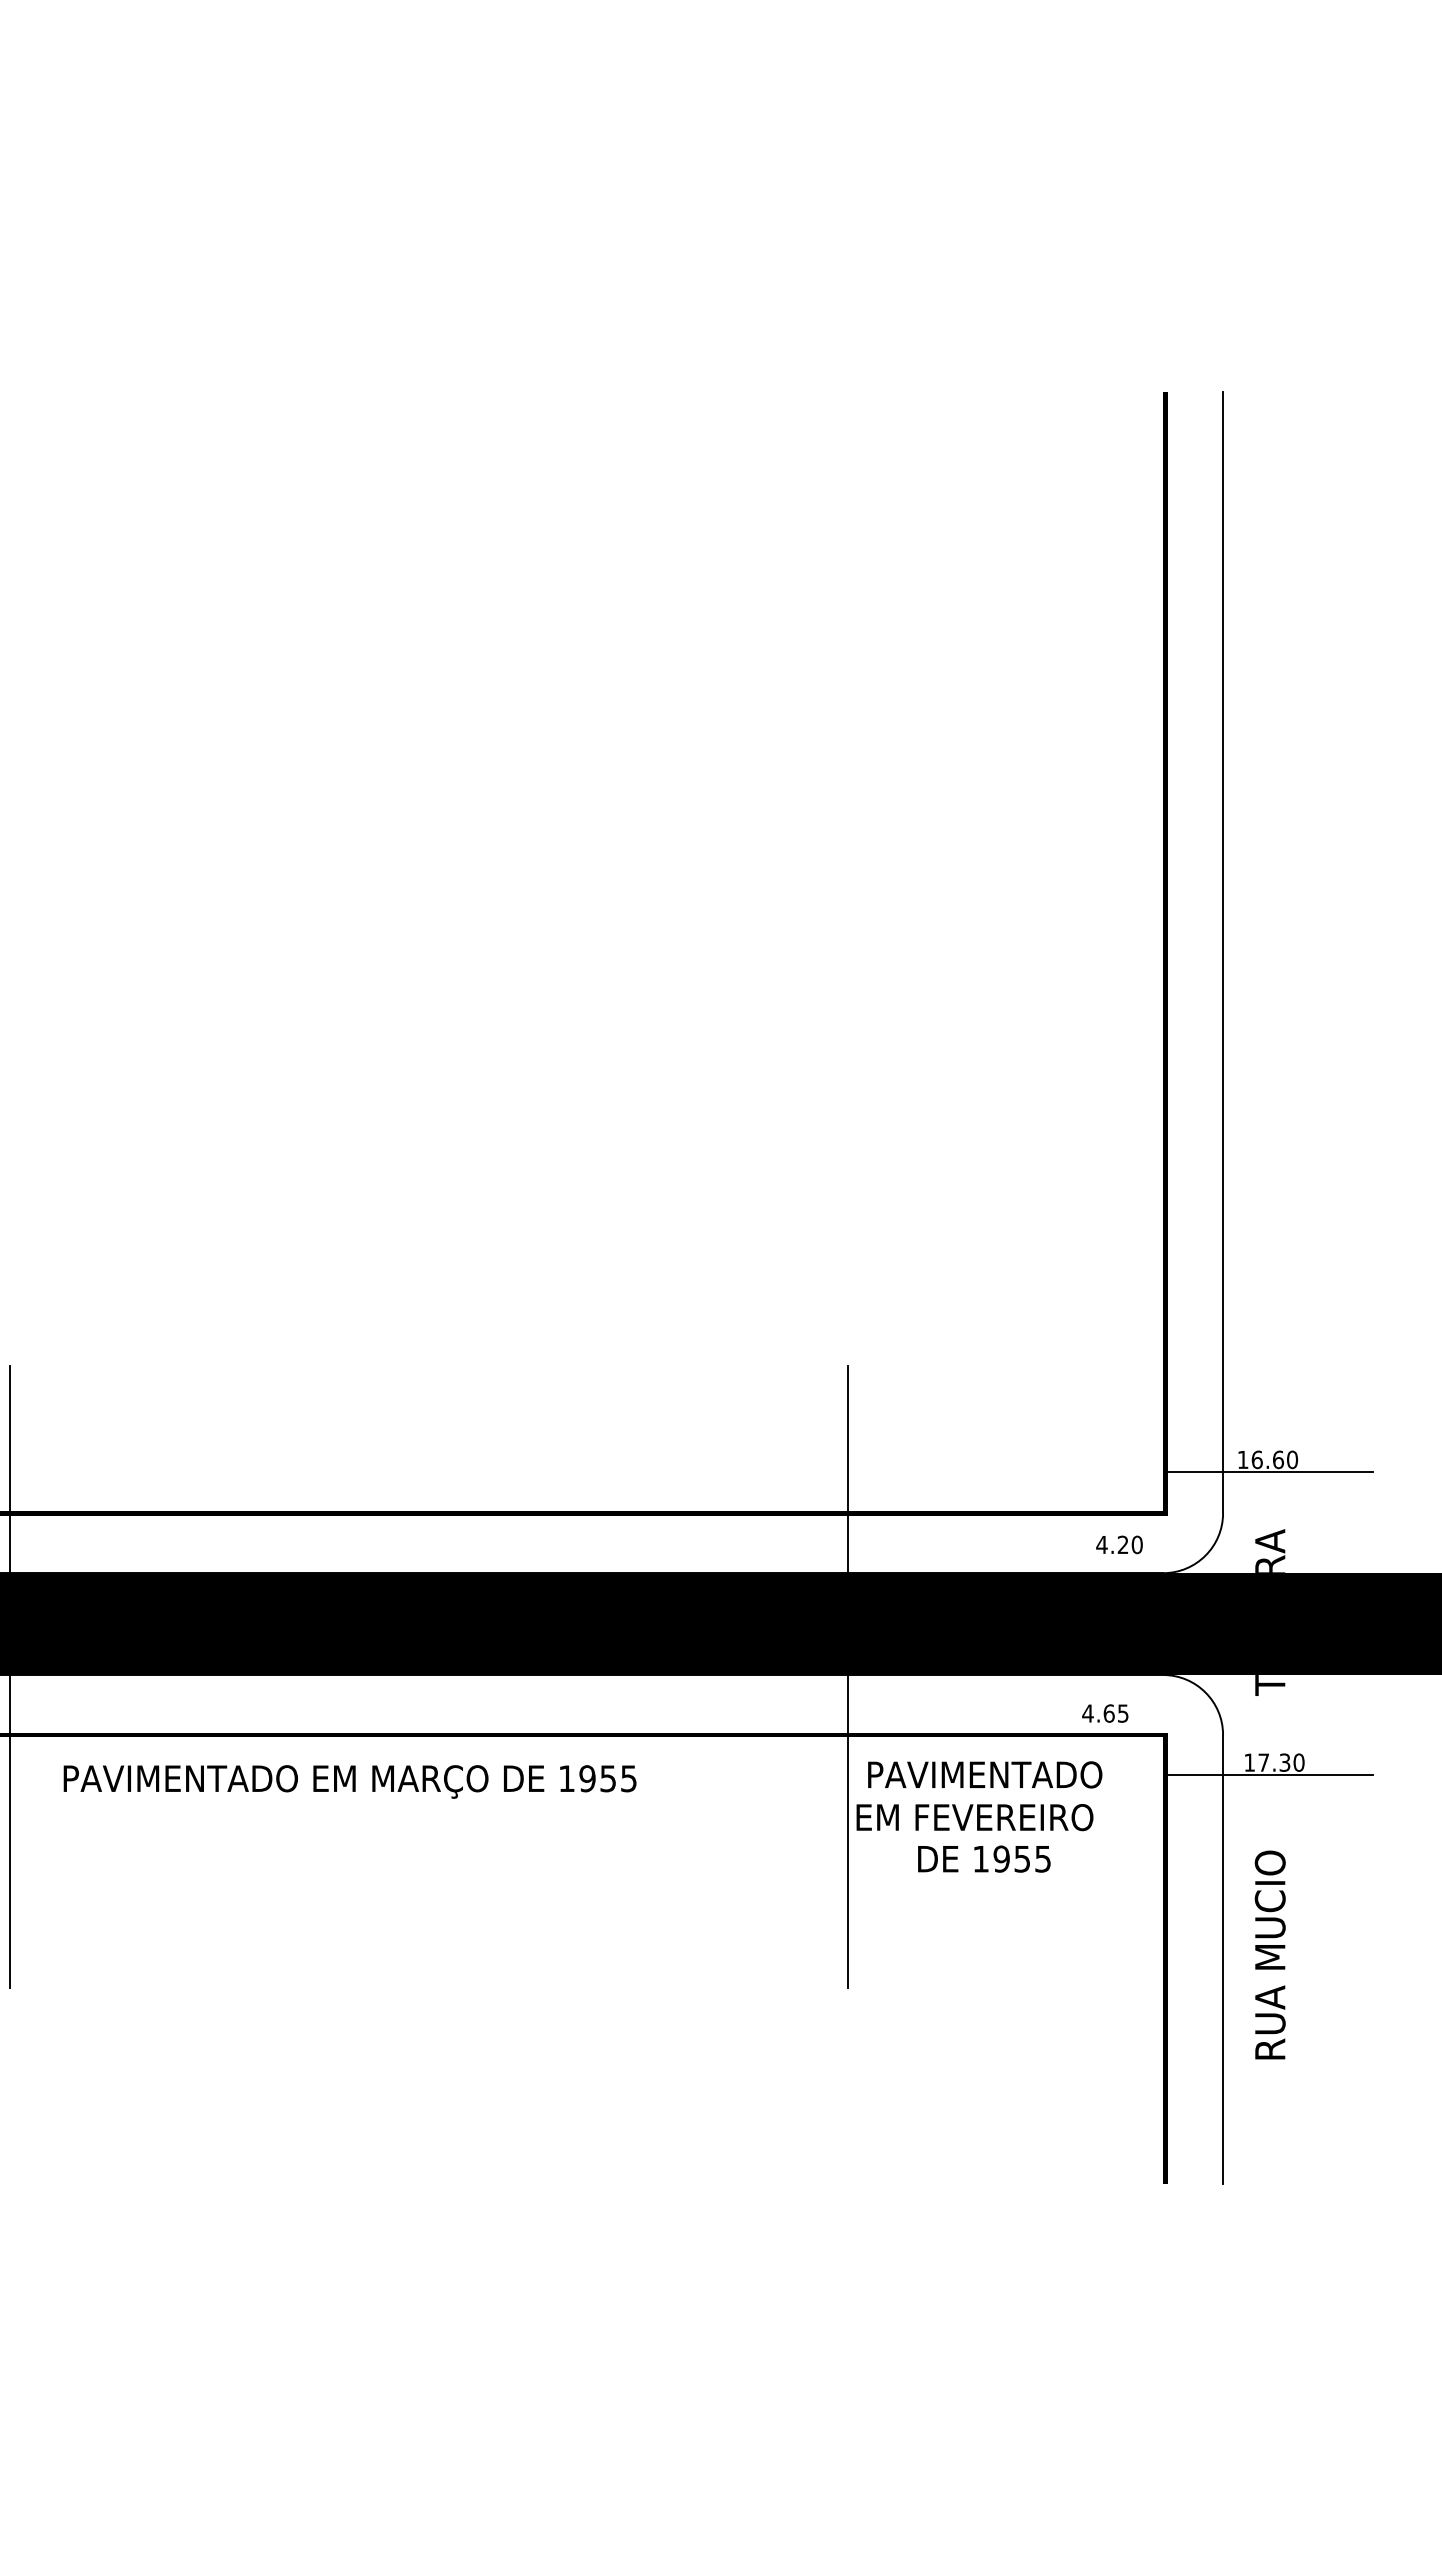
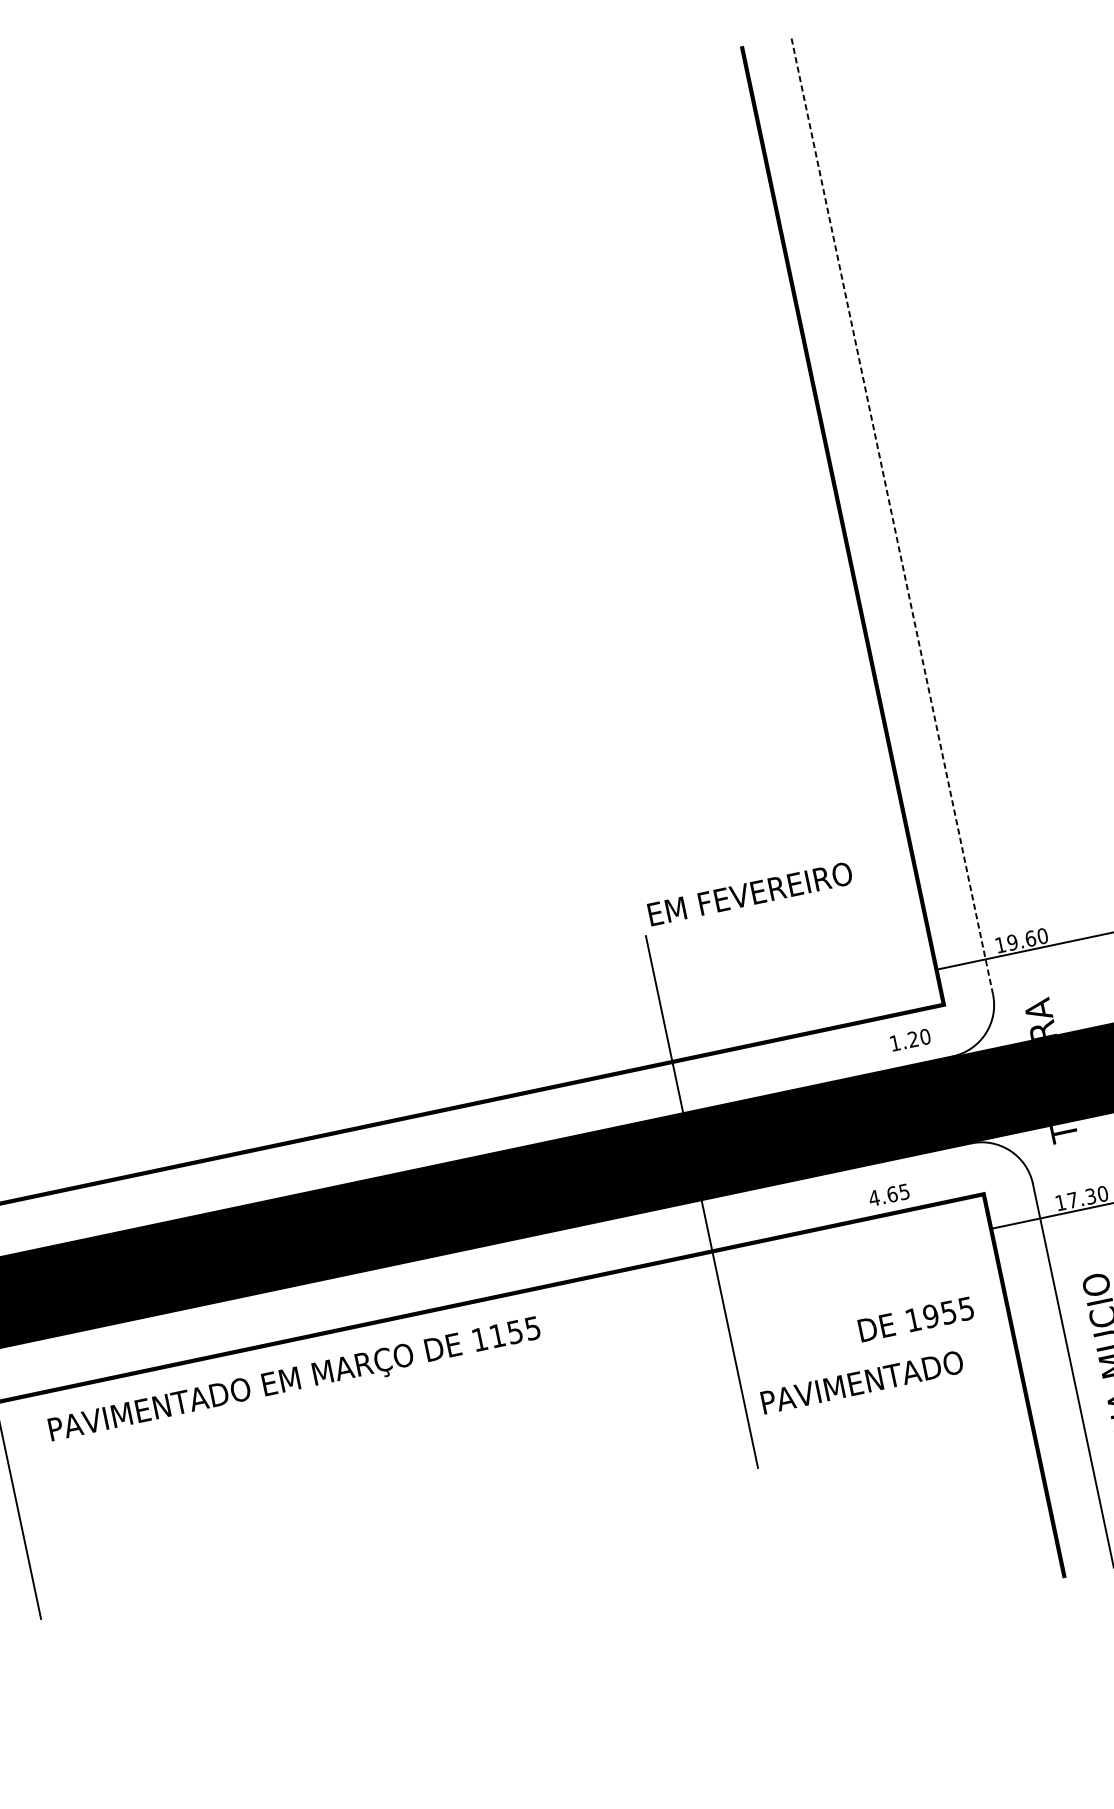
line: (1223, 952) -> (892, 514), solid -> dashed
text: (1256, 1459) -> (1011, 942), 16.60 -> 19.60
text: (1101, 1544) -> (894, 1042), 4.20 -> 1.20
text: (1105, 1713) -> (889, 1195), moved
text: (985, 1774) -> (862, 1381), moved
text: (587, 1778) -> (497, 1335), 1955 -> 1155
text: (974, 1817) -> (749, 894), moved
text: (984, 1858) -> (916, 1318), moved

